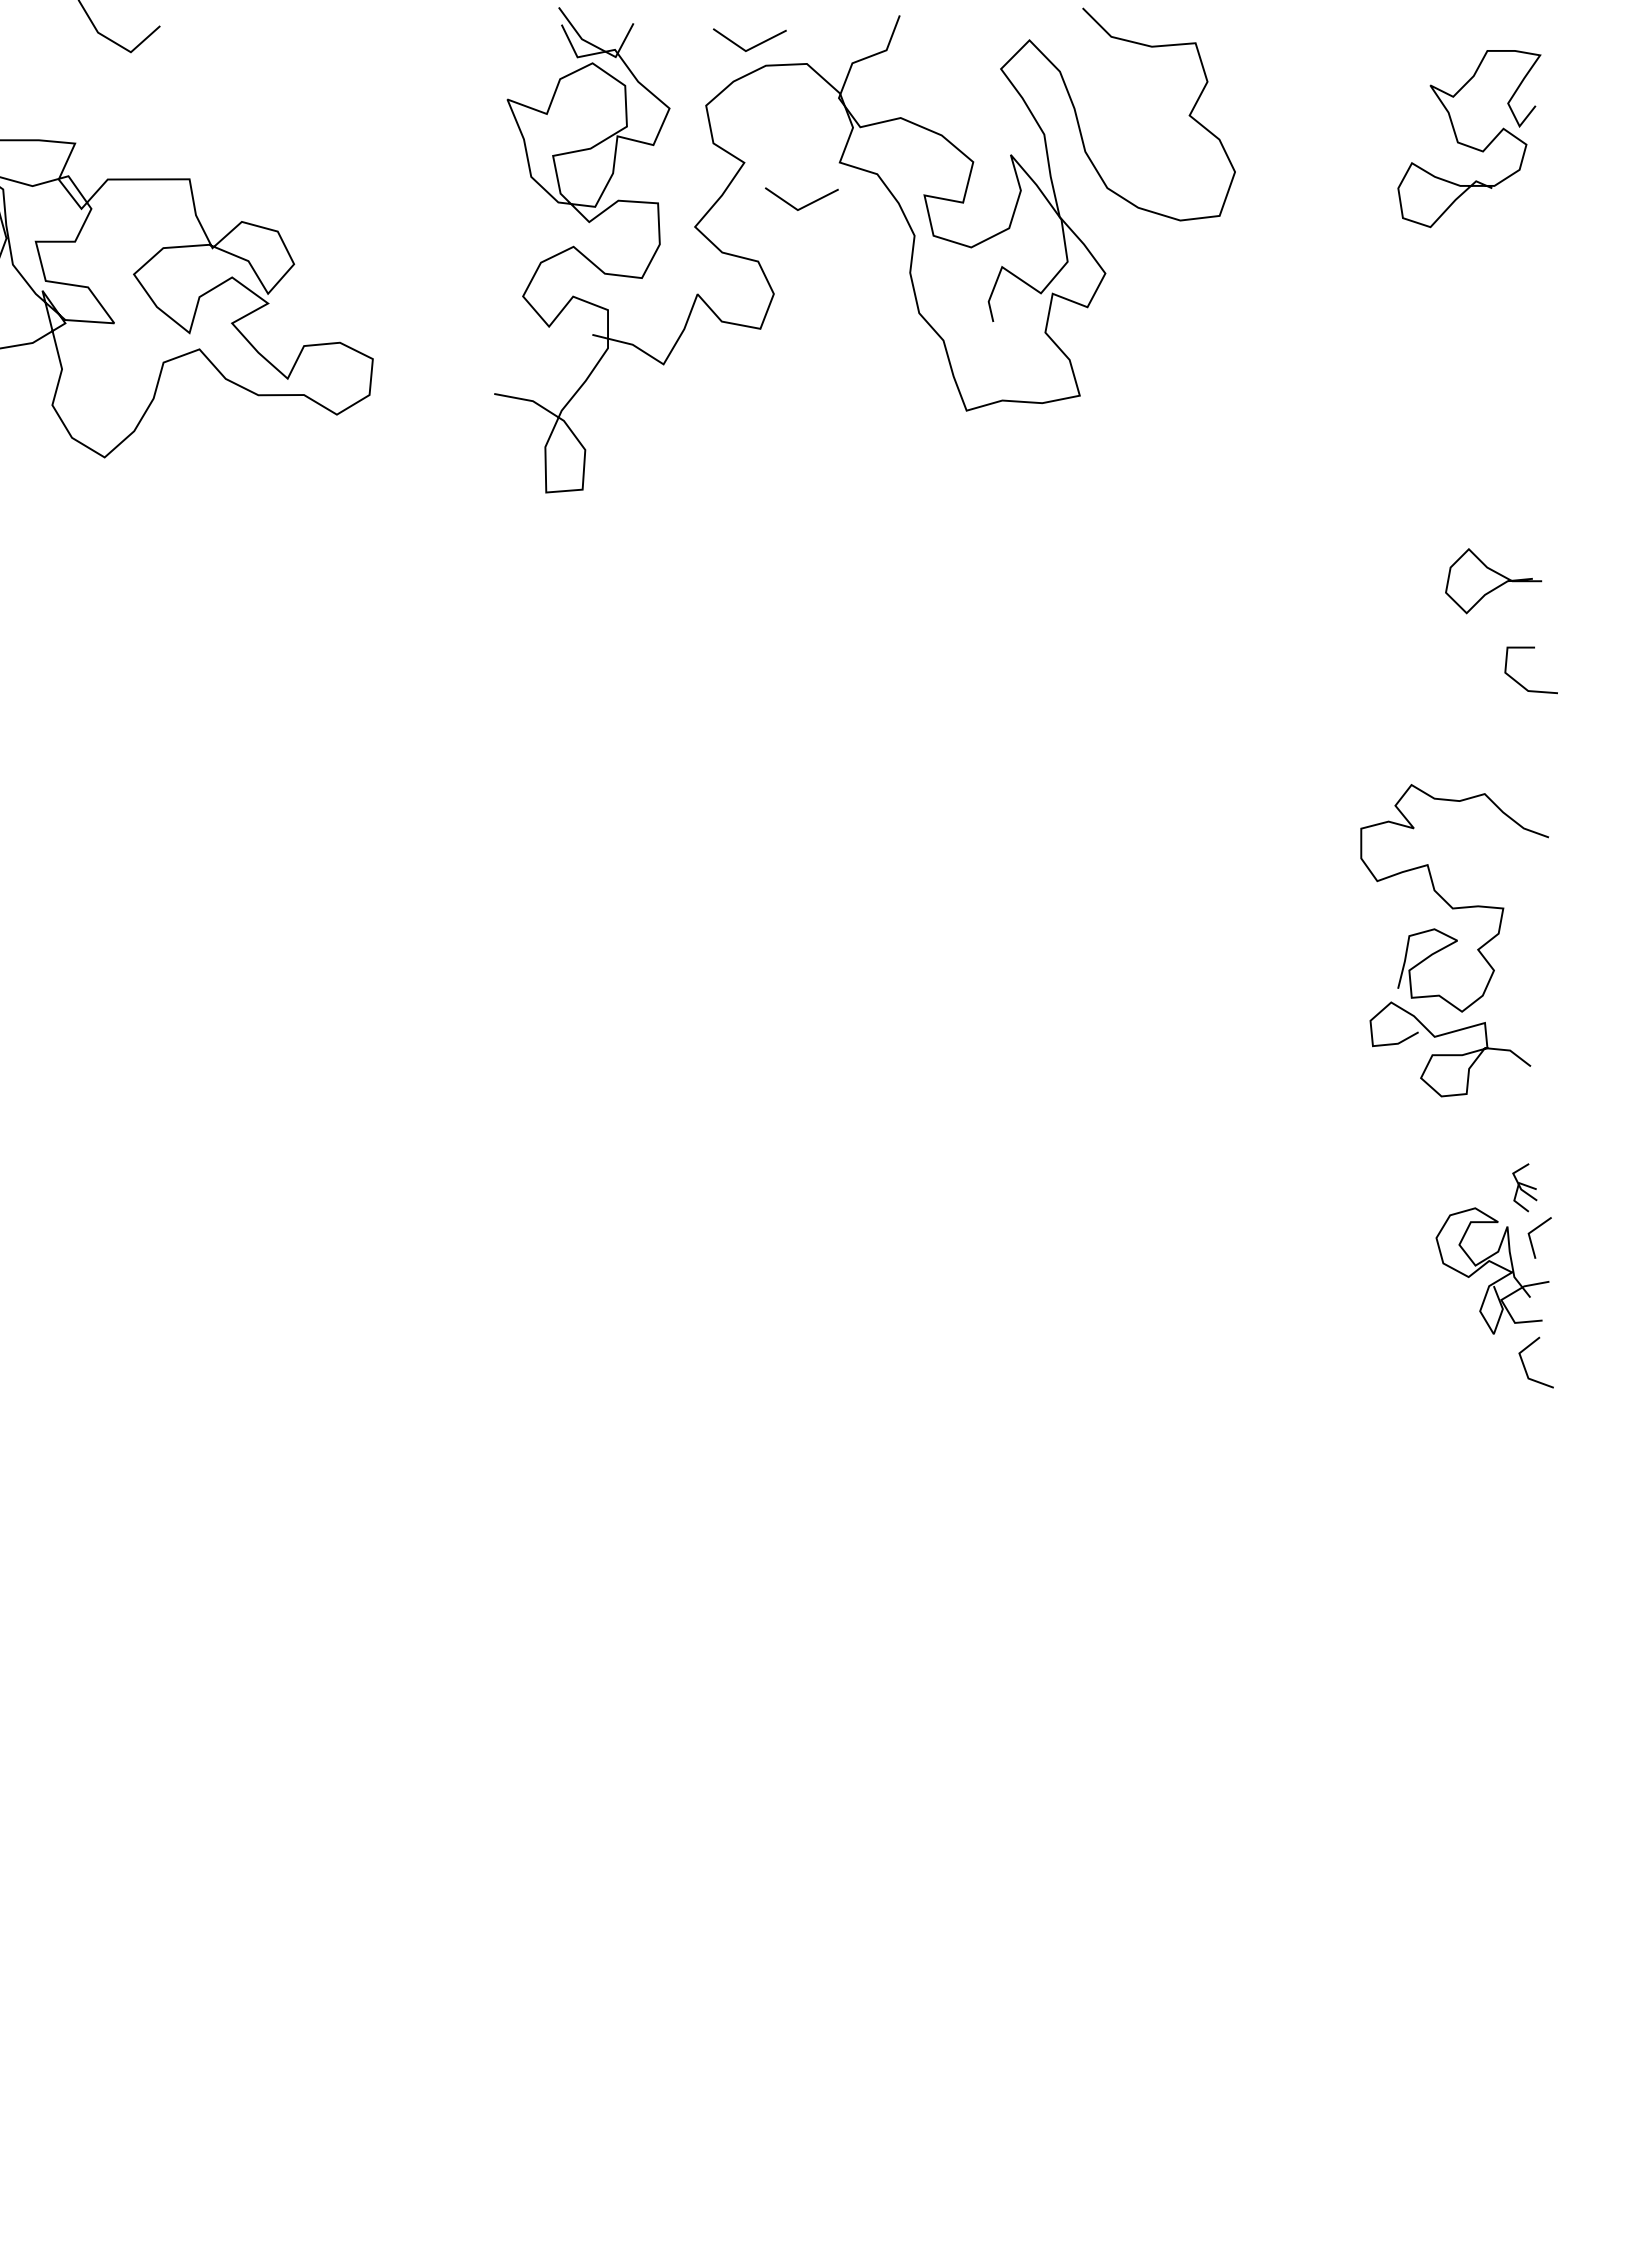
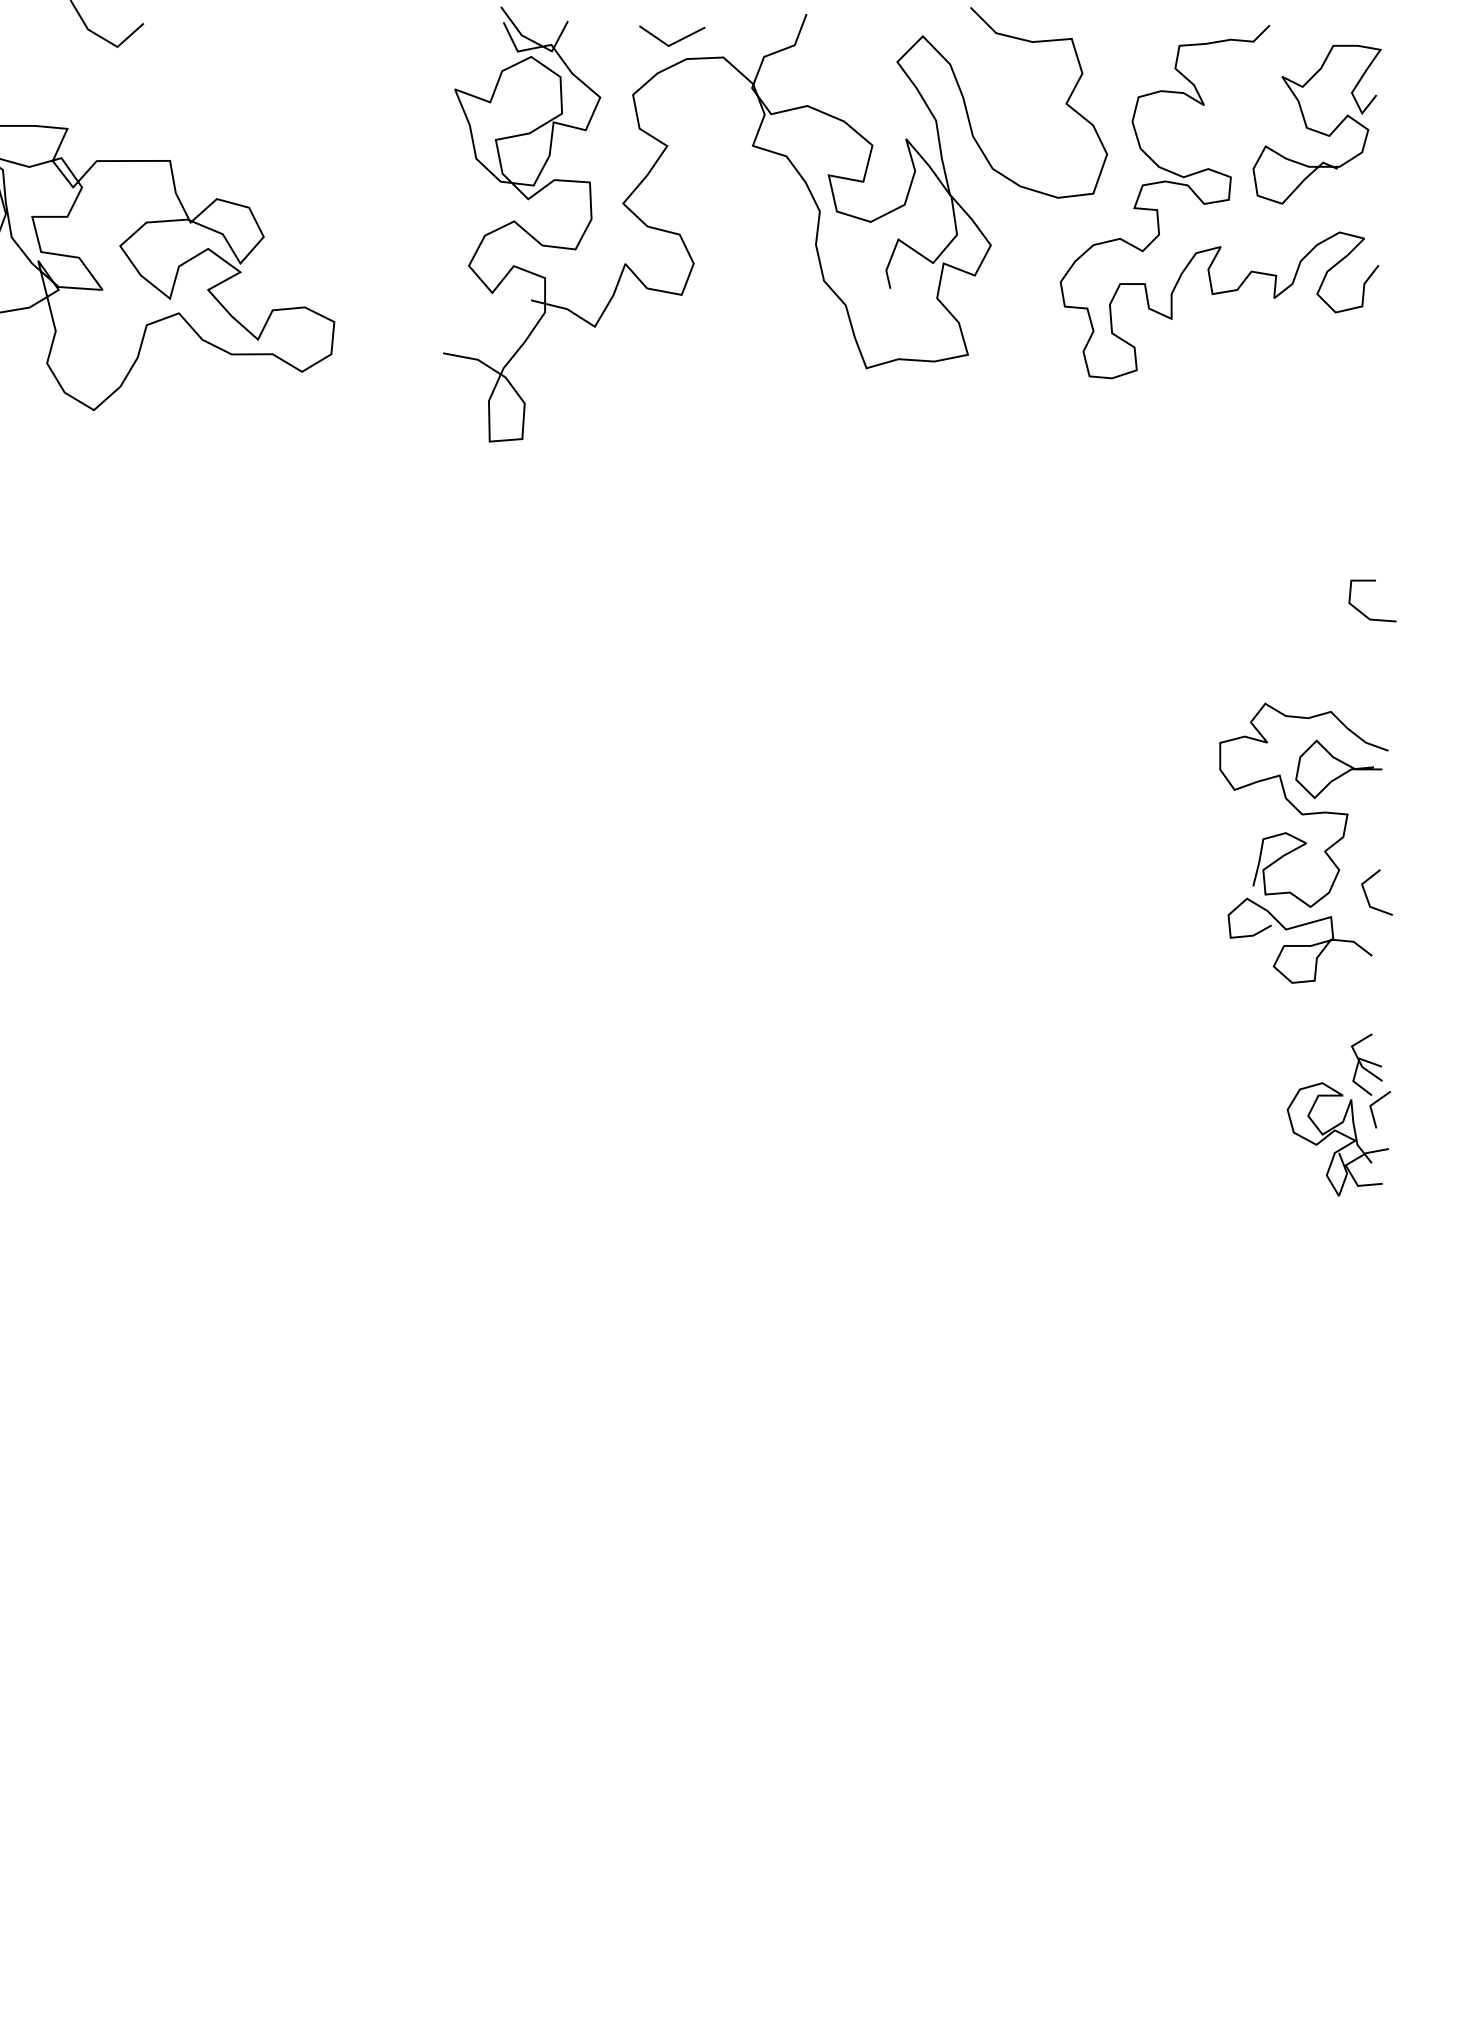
line: (804, 205) -> (721, 184), removed
curve: (1360, 224) -> (1219, 201), added
curve: (1496, 586) -> (1341, 774), moved
part: (1524, 1187) -> (1366, 1064), size x1.43
line: (1525, 1366) -> (1367, 896), moved

